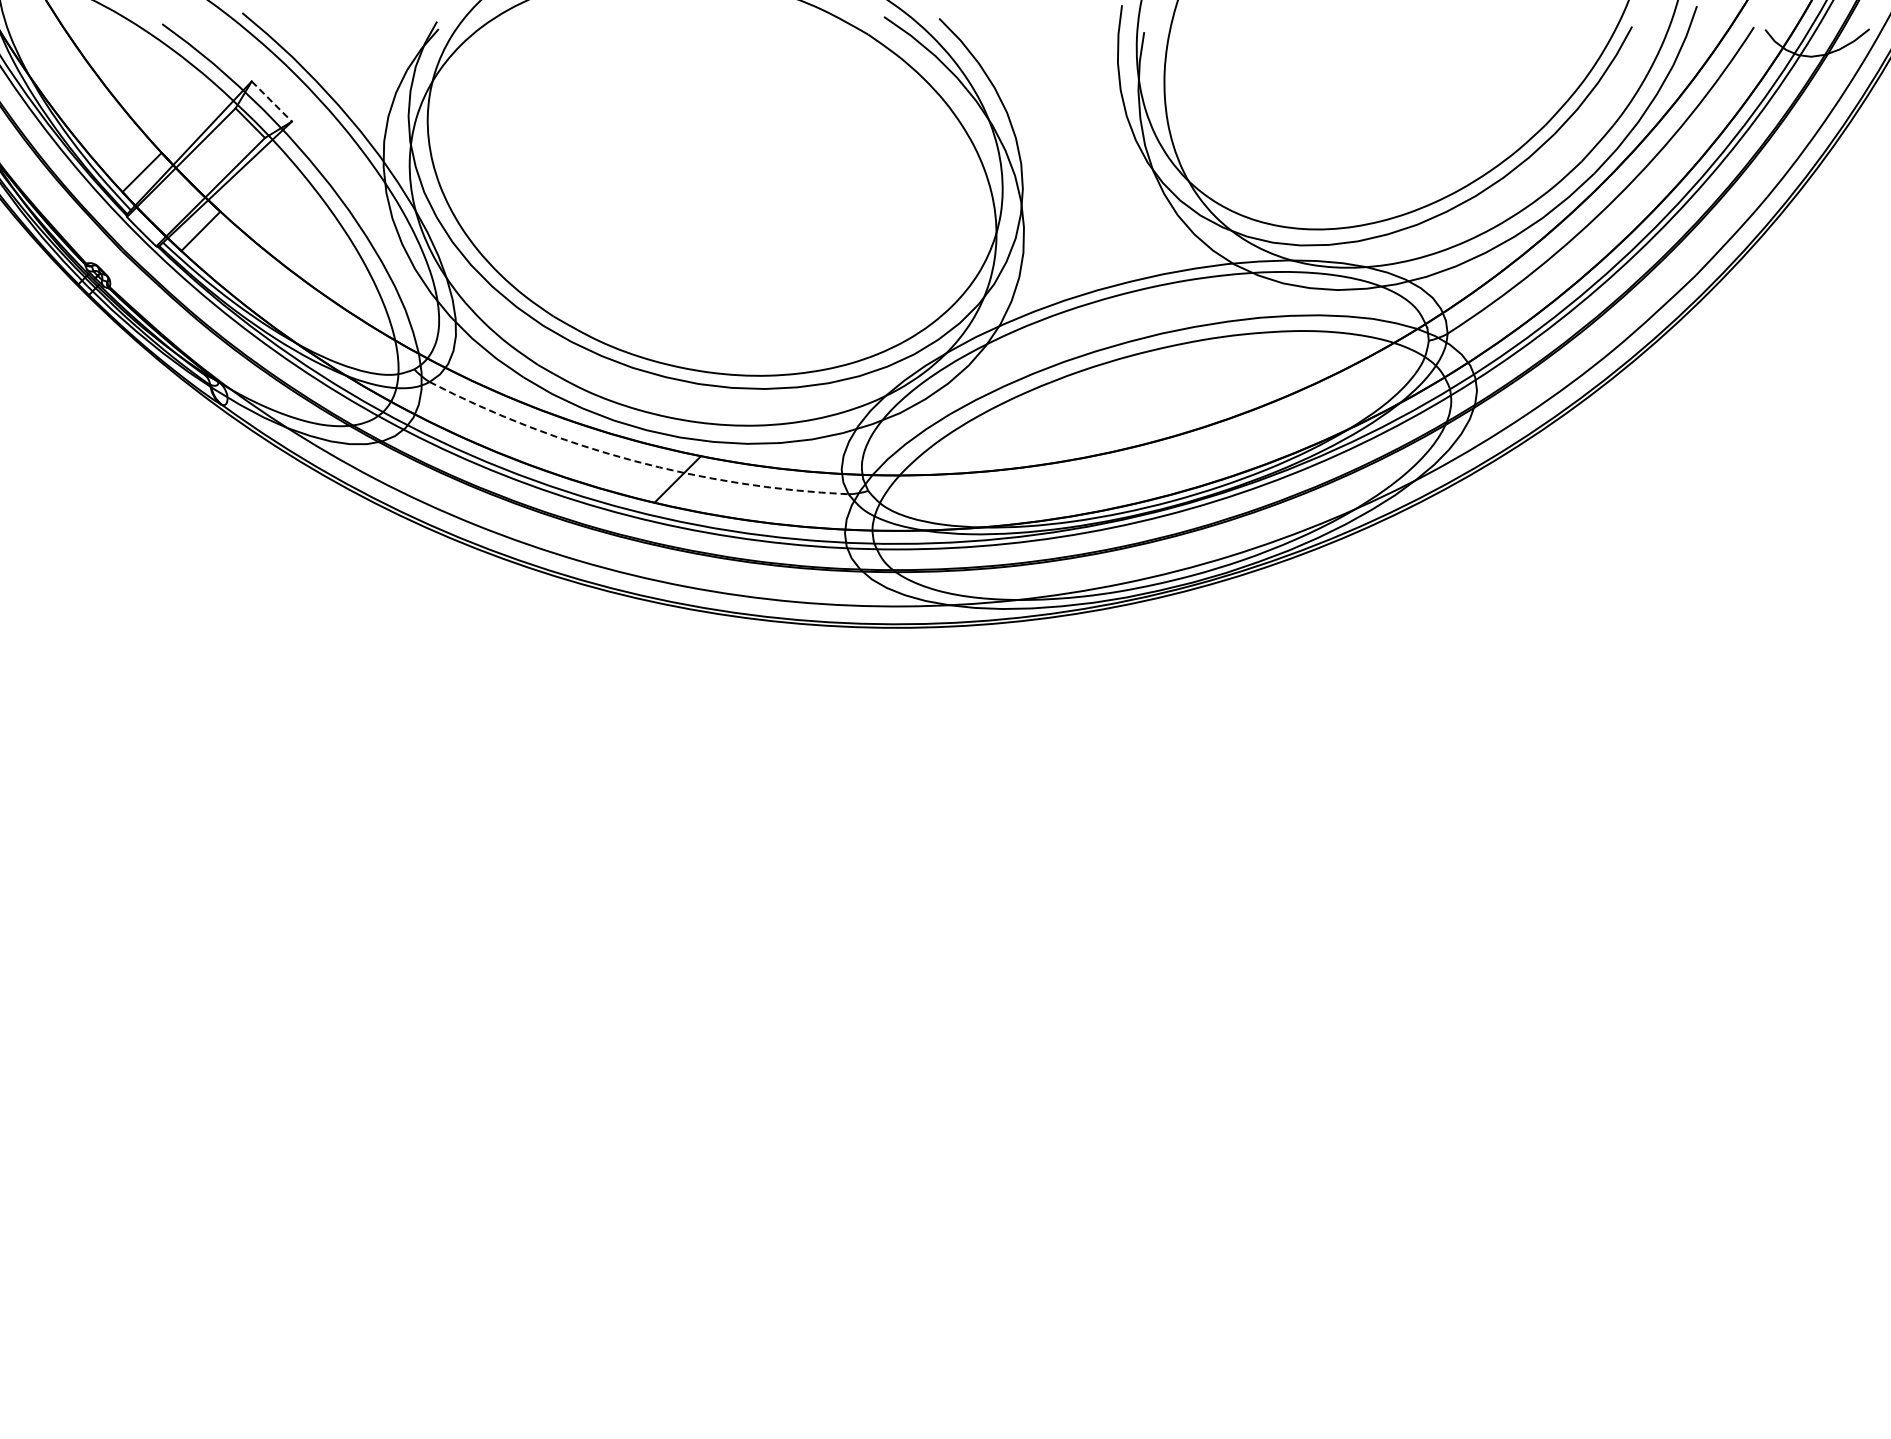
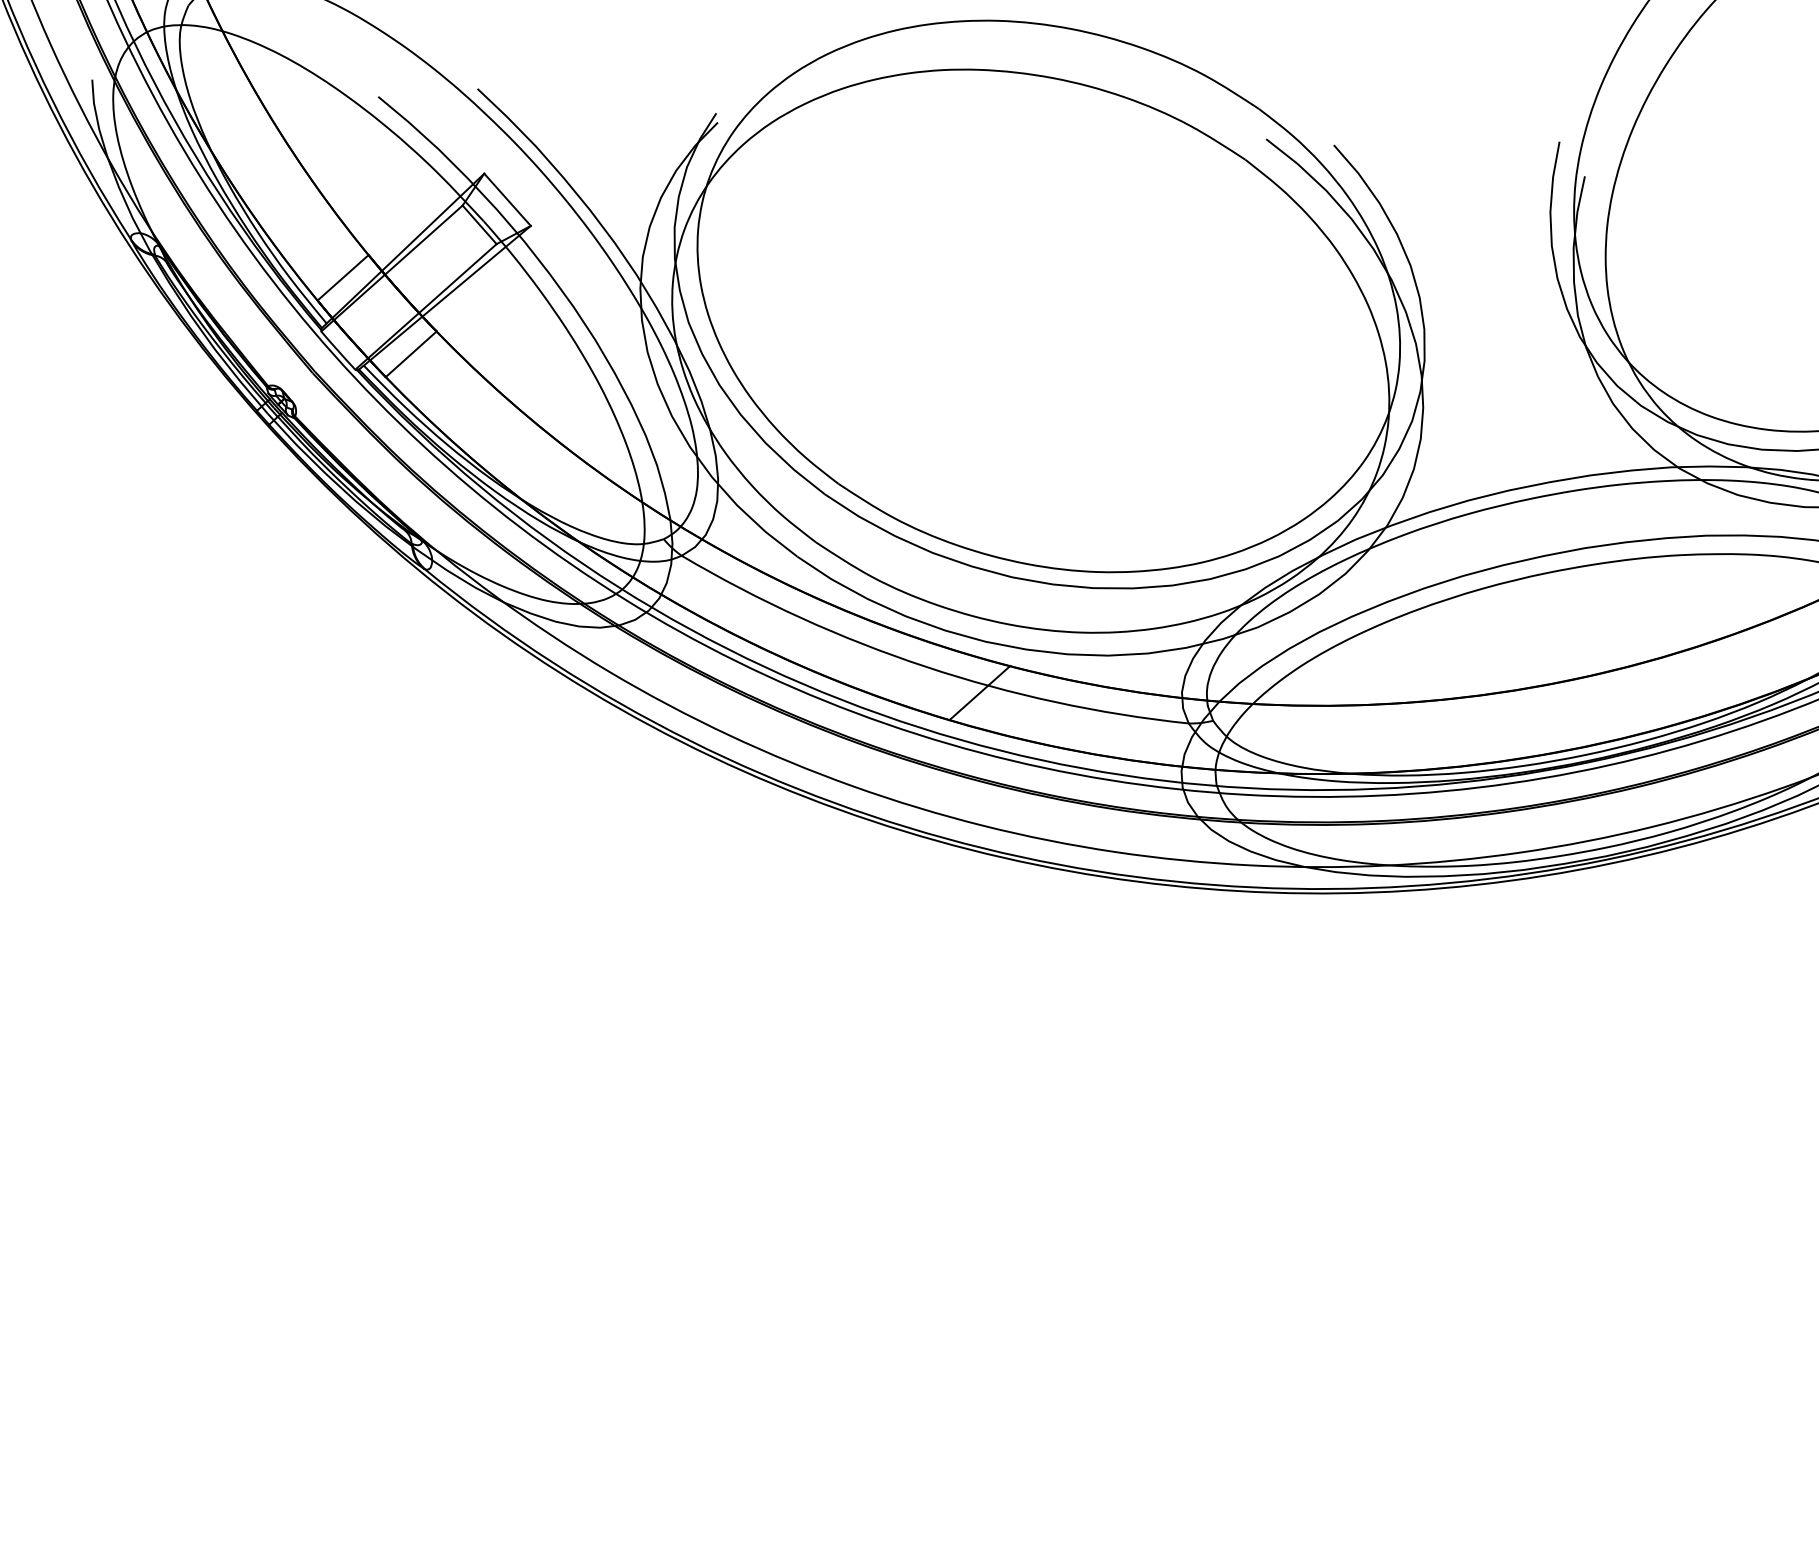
line: (272, 101) -> (508, 199), dashed -> solid
arc: (633, 460) -> (926, 666), dashed -> solid

